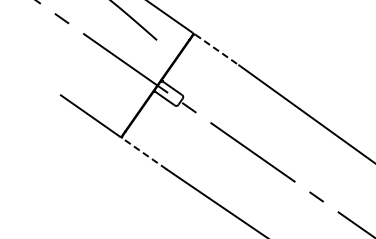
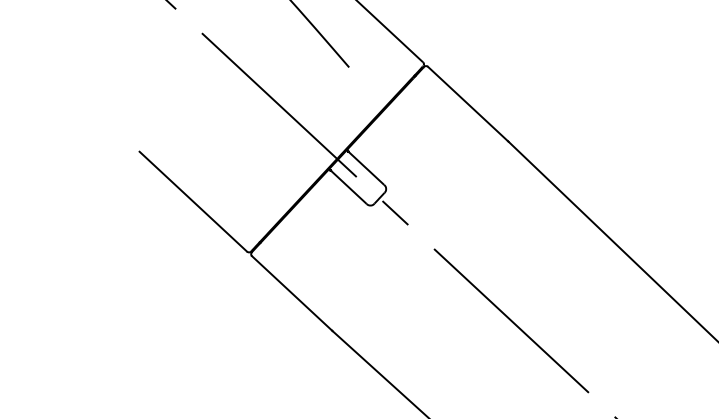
line: (217, 50) -> (468, 105), dashed -> solid
line: (144, 153) -> (292, 292), dashed -> solid

